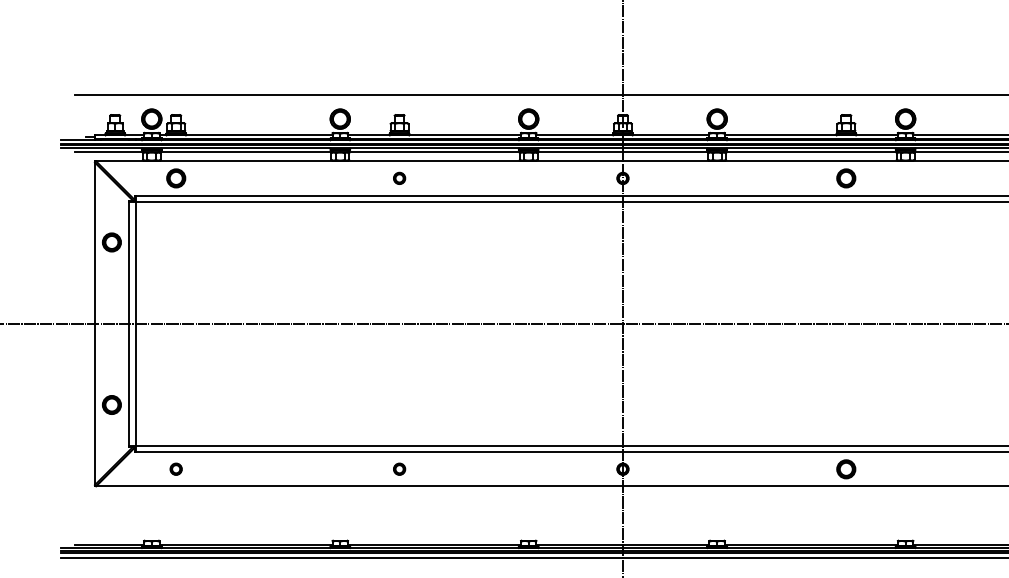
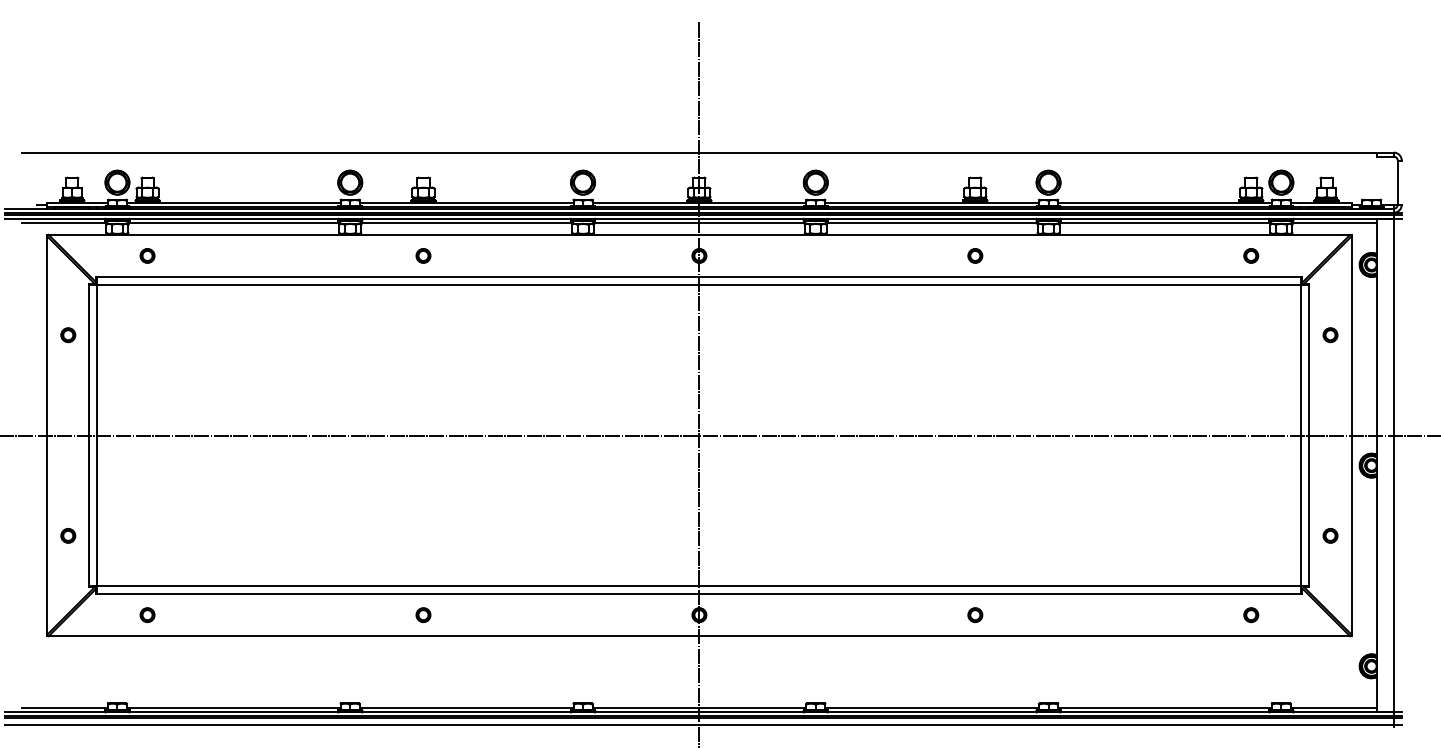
part: (176, 178) -> (147, 255), size x0.62
part: (846, 178) -> (975, 255), size x0.62
part: (112, 242) -> (68, 335), size x0.62
part: (112, 404) -> (68, 535), size x0.62
part: (846, 468) -> (975, 614), size x0.62

